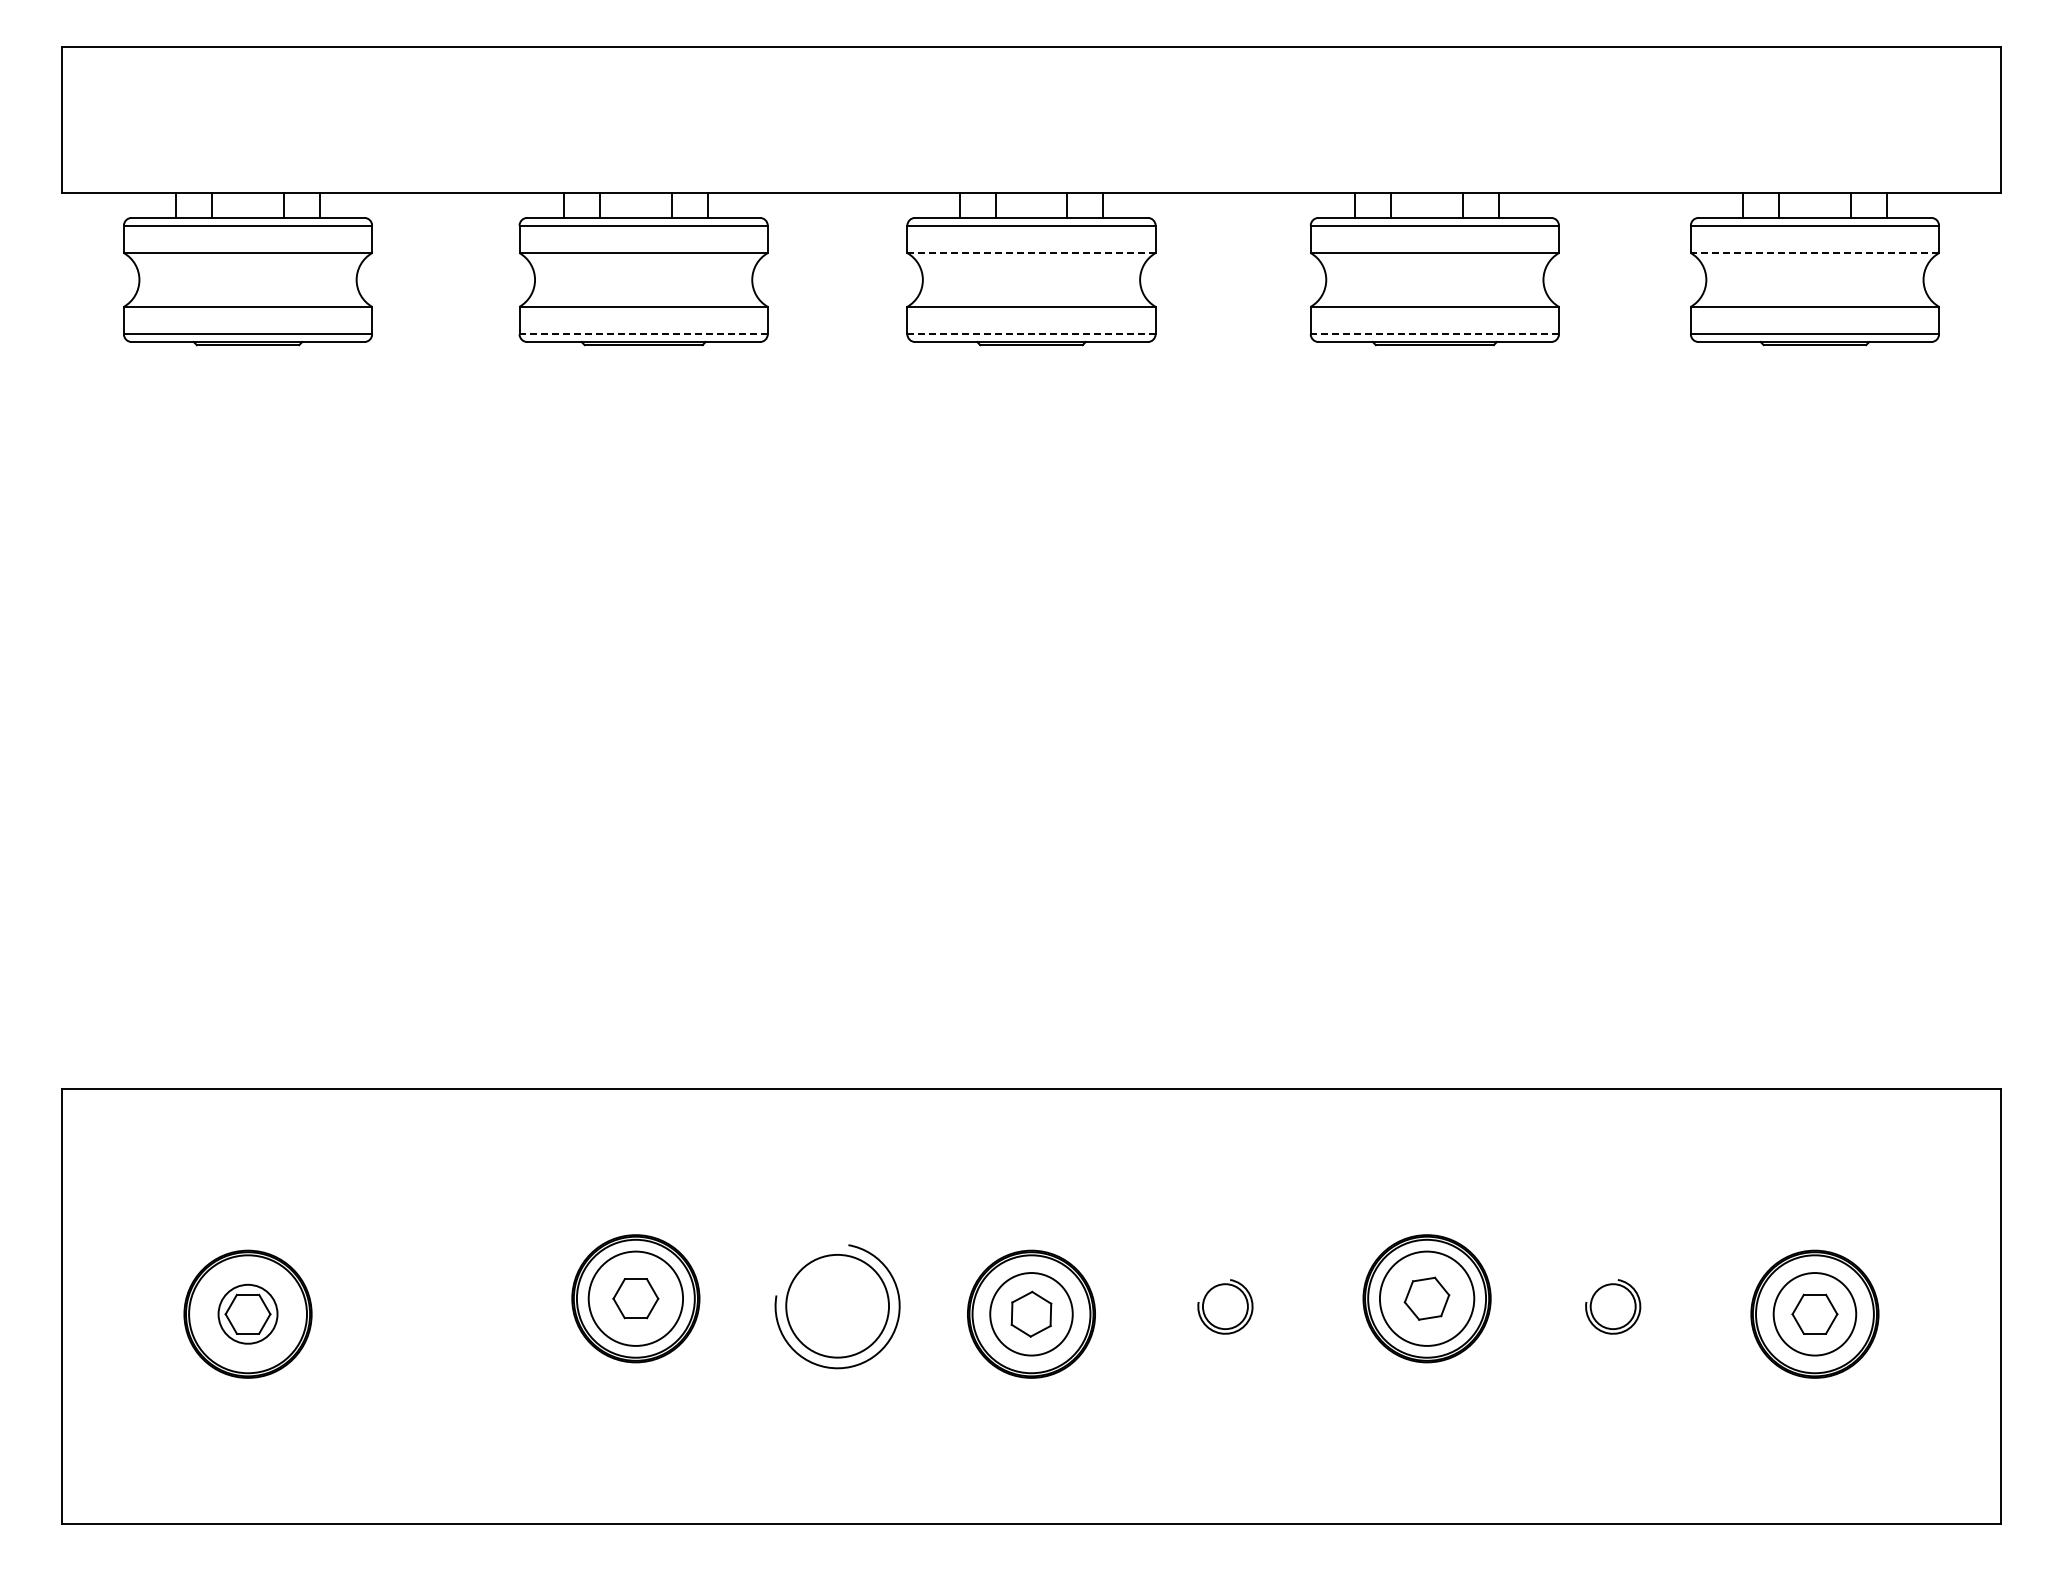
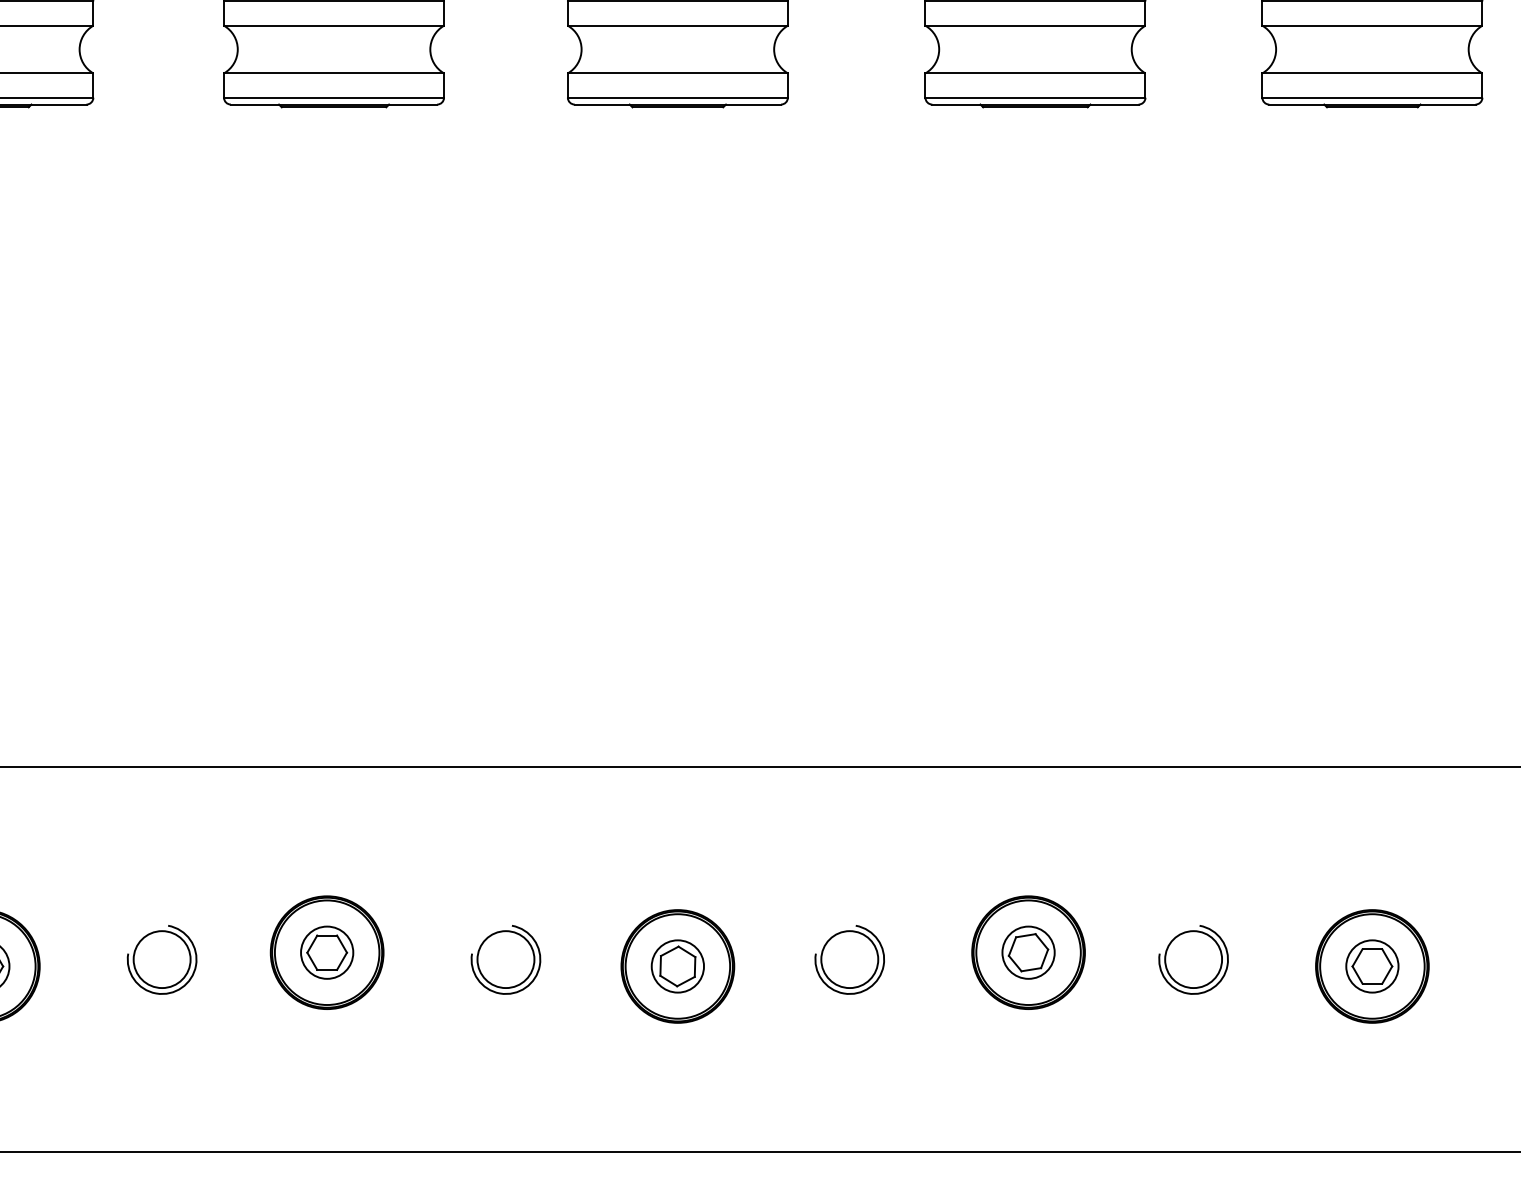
line: (1031, 252) -> (677, 25), dashed -> solid
line: (1814, 252) -> (1372, 25), dashed -> solid
line: (643, 334) -> (333, 97), dashed -> solid
line: (1031, 334) -> (677, 97), dashed -> solid
line: (1434, 334) -> (1035, 97), dashed -> solid
circle: (635, 1298) -> (326, 952), size x0.62
circle: (1426, 1298) -> (1028, 952), size x0.62
part: (449, 1306) -> (161, 959), added
part: (837, 1306) -> (505, 959), size x0.62
part: (1225, 1306) -> (849, 959), size x1.43
part: (1612, 1306) -> (1192, 959), size x1.43
circle: (1031, 1313) -> (677, 965), size x0.71
circle: (1814, 1313) -> (1372, 965), size x0.71

